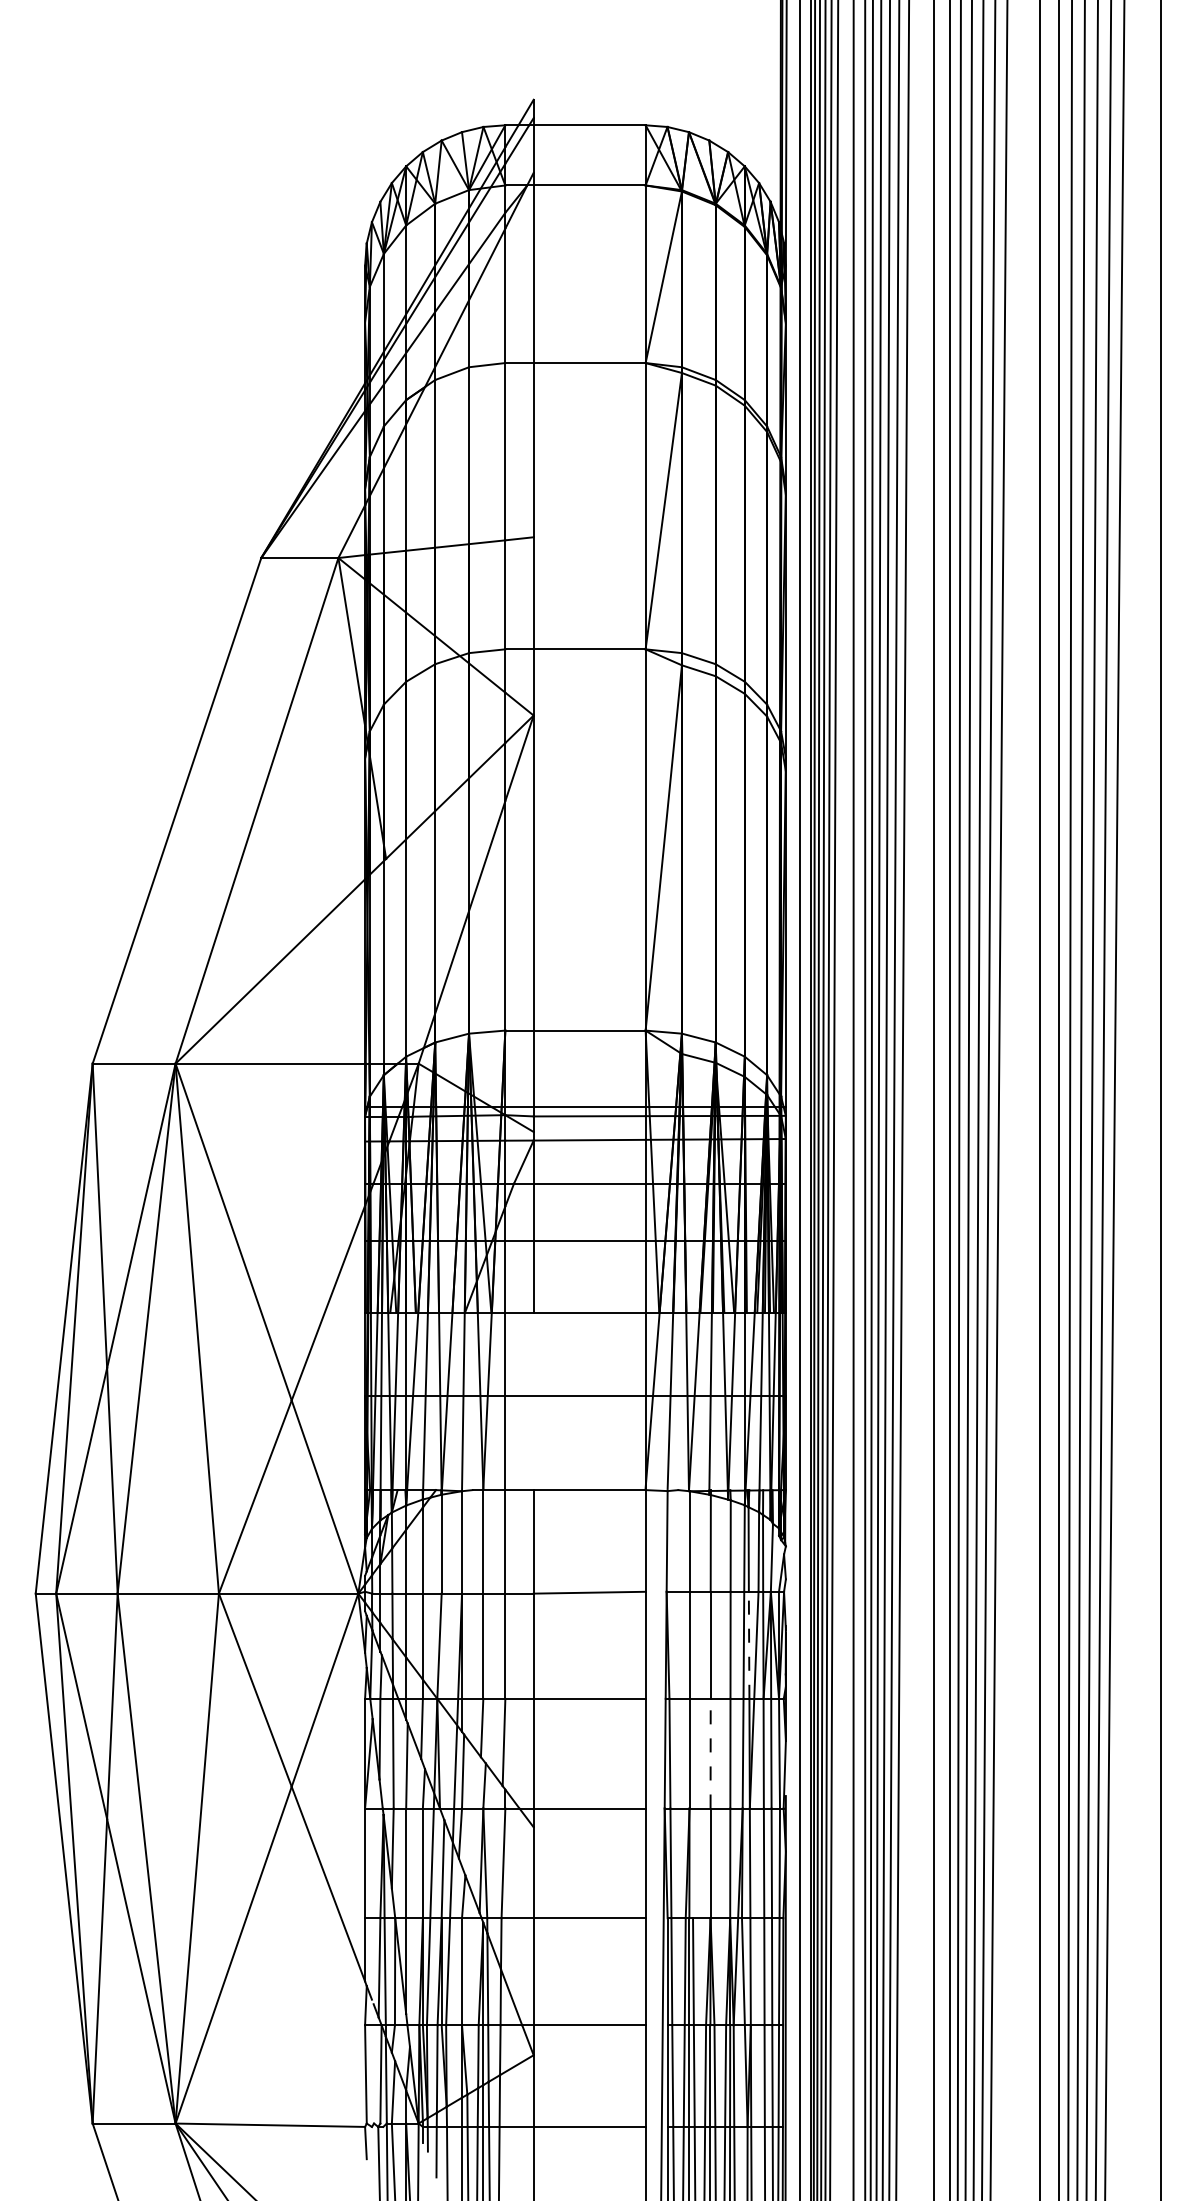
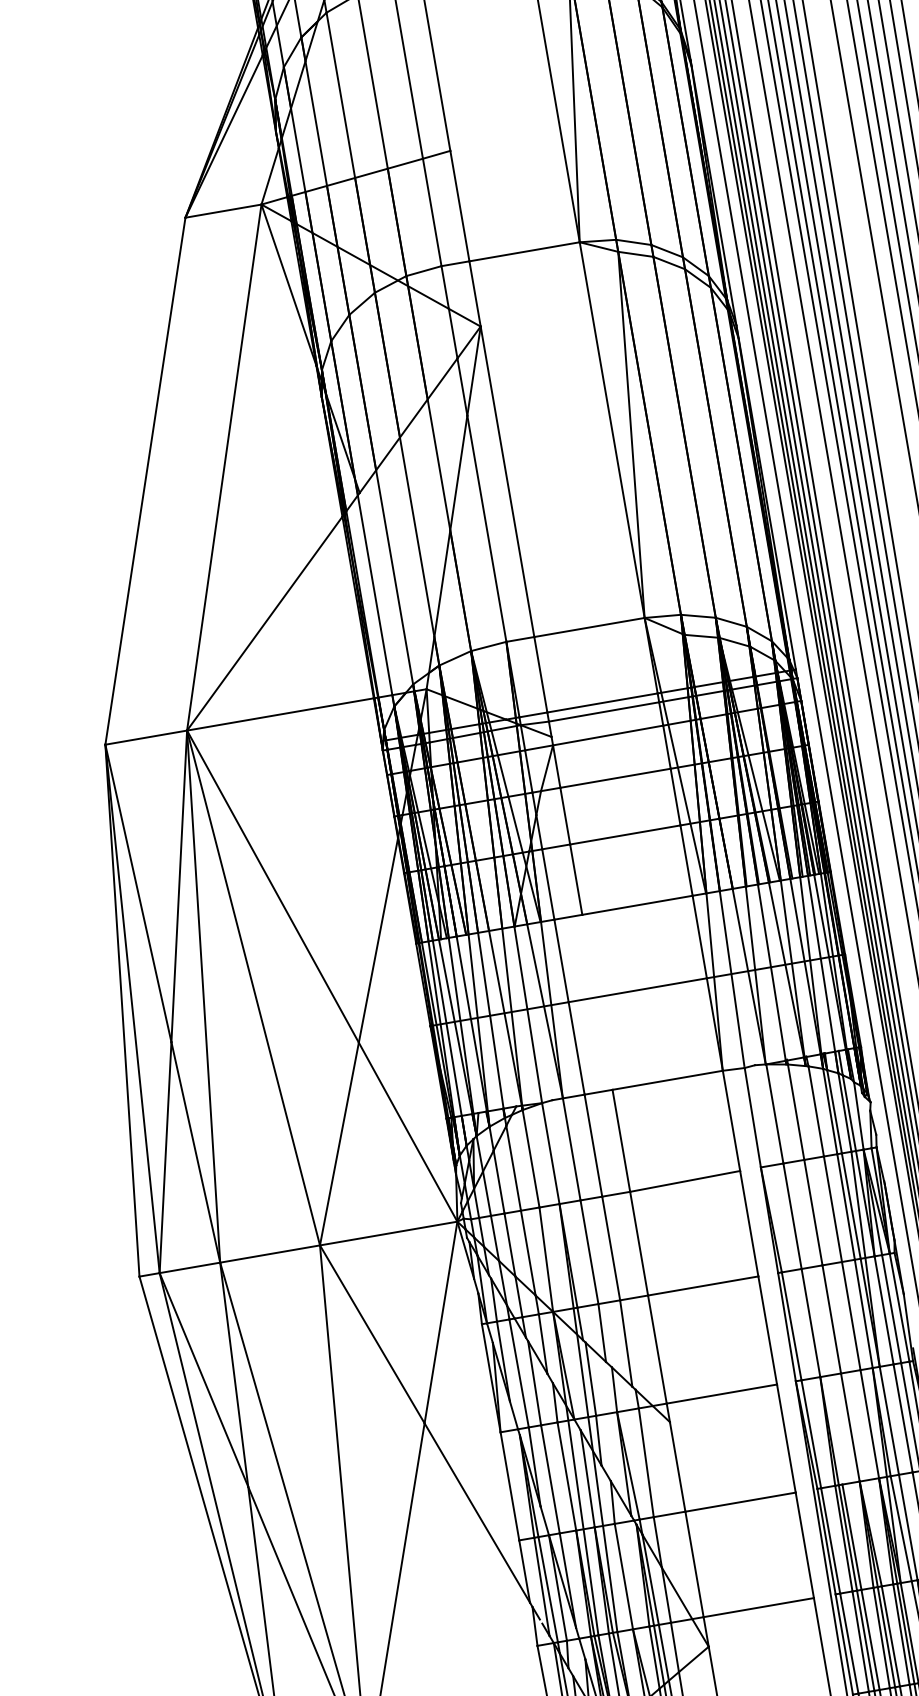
line: (749, 1645) -> (851, 1206), dashed -> solid
line: (710, 1753) -> (831, 1319), dashed -> solid

